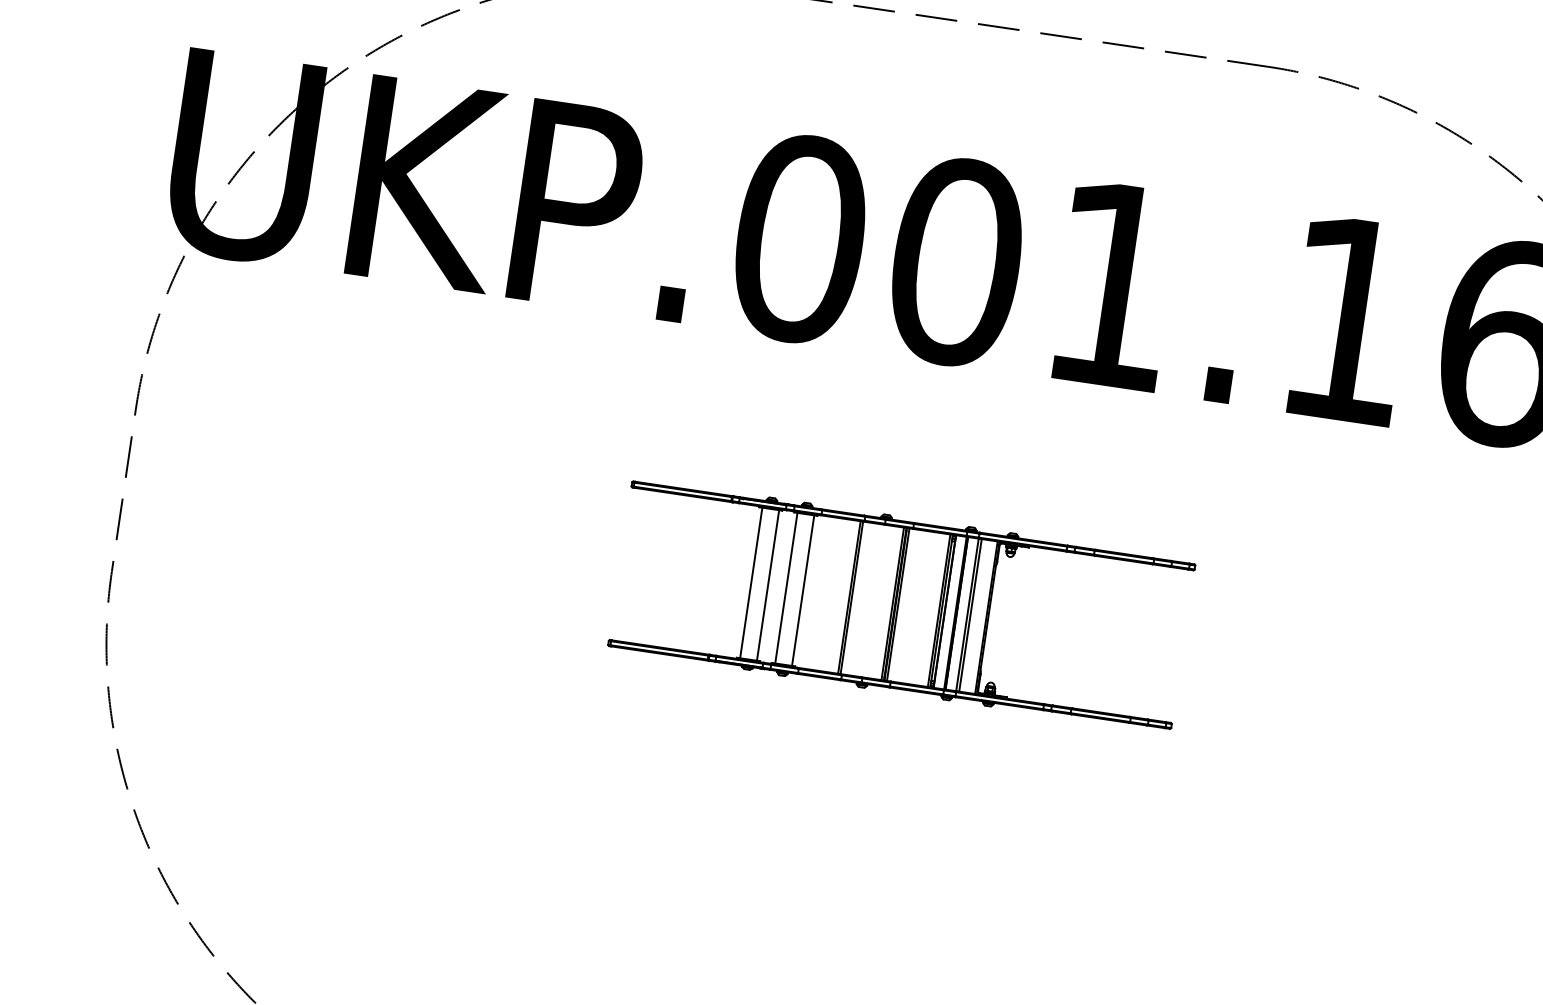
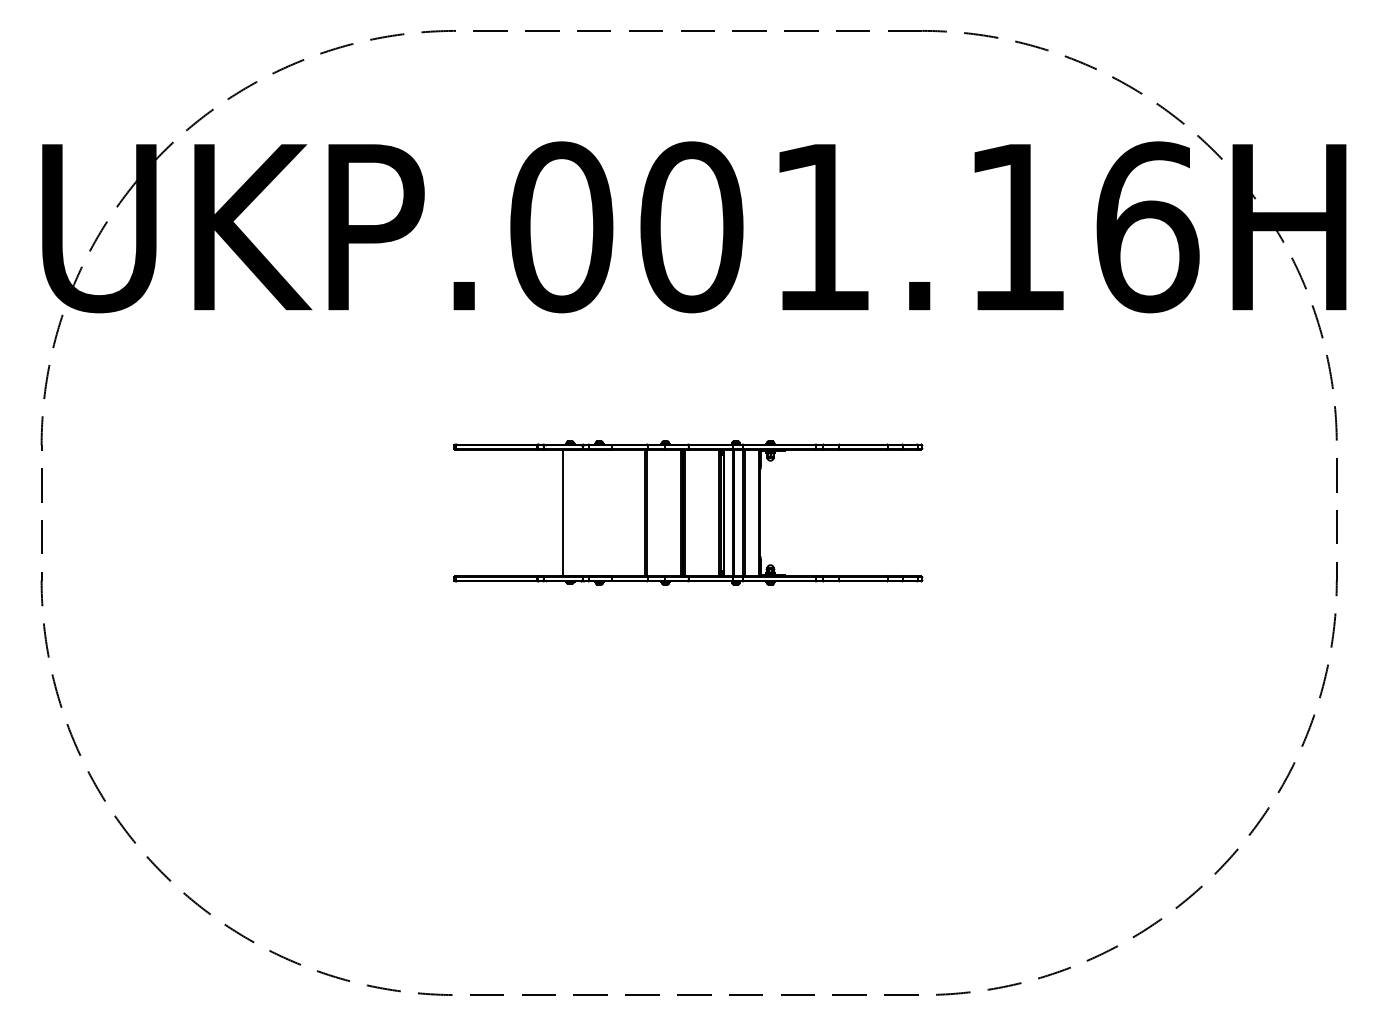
line: (768, 584) -> (577, 512), removed
line: (786, 587) -> (592, 512), removed
line: (803, 590) -> (606, 512), removed

